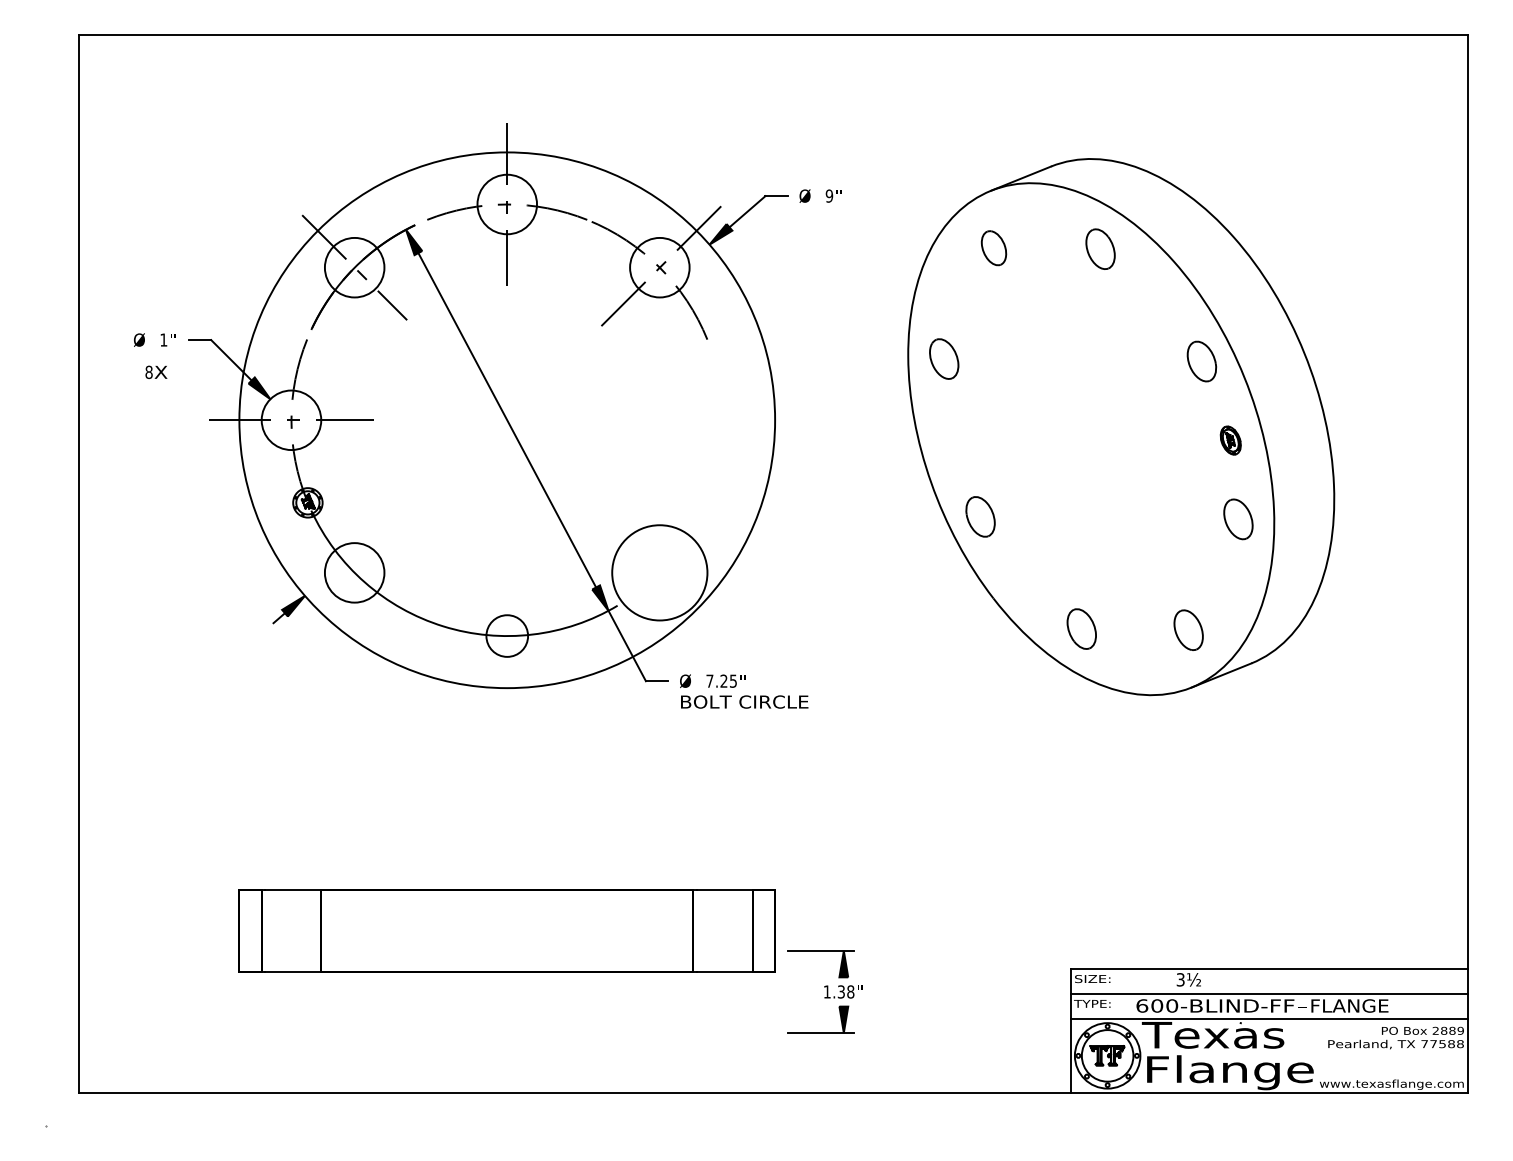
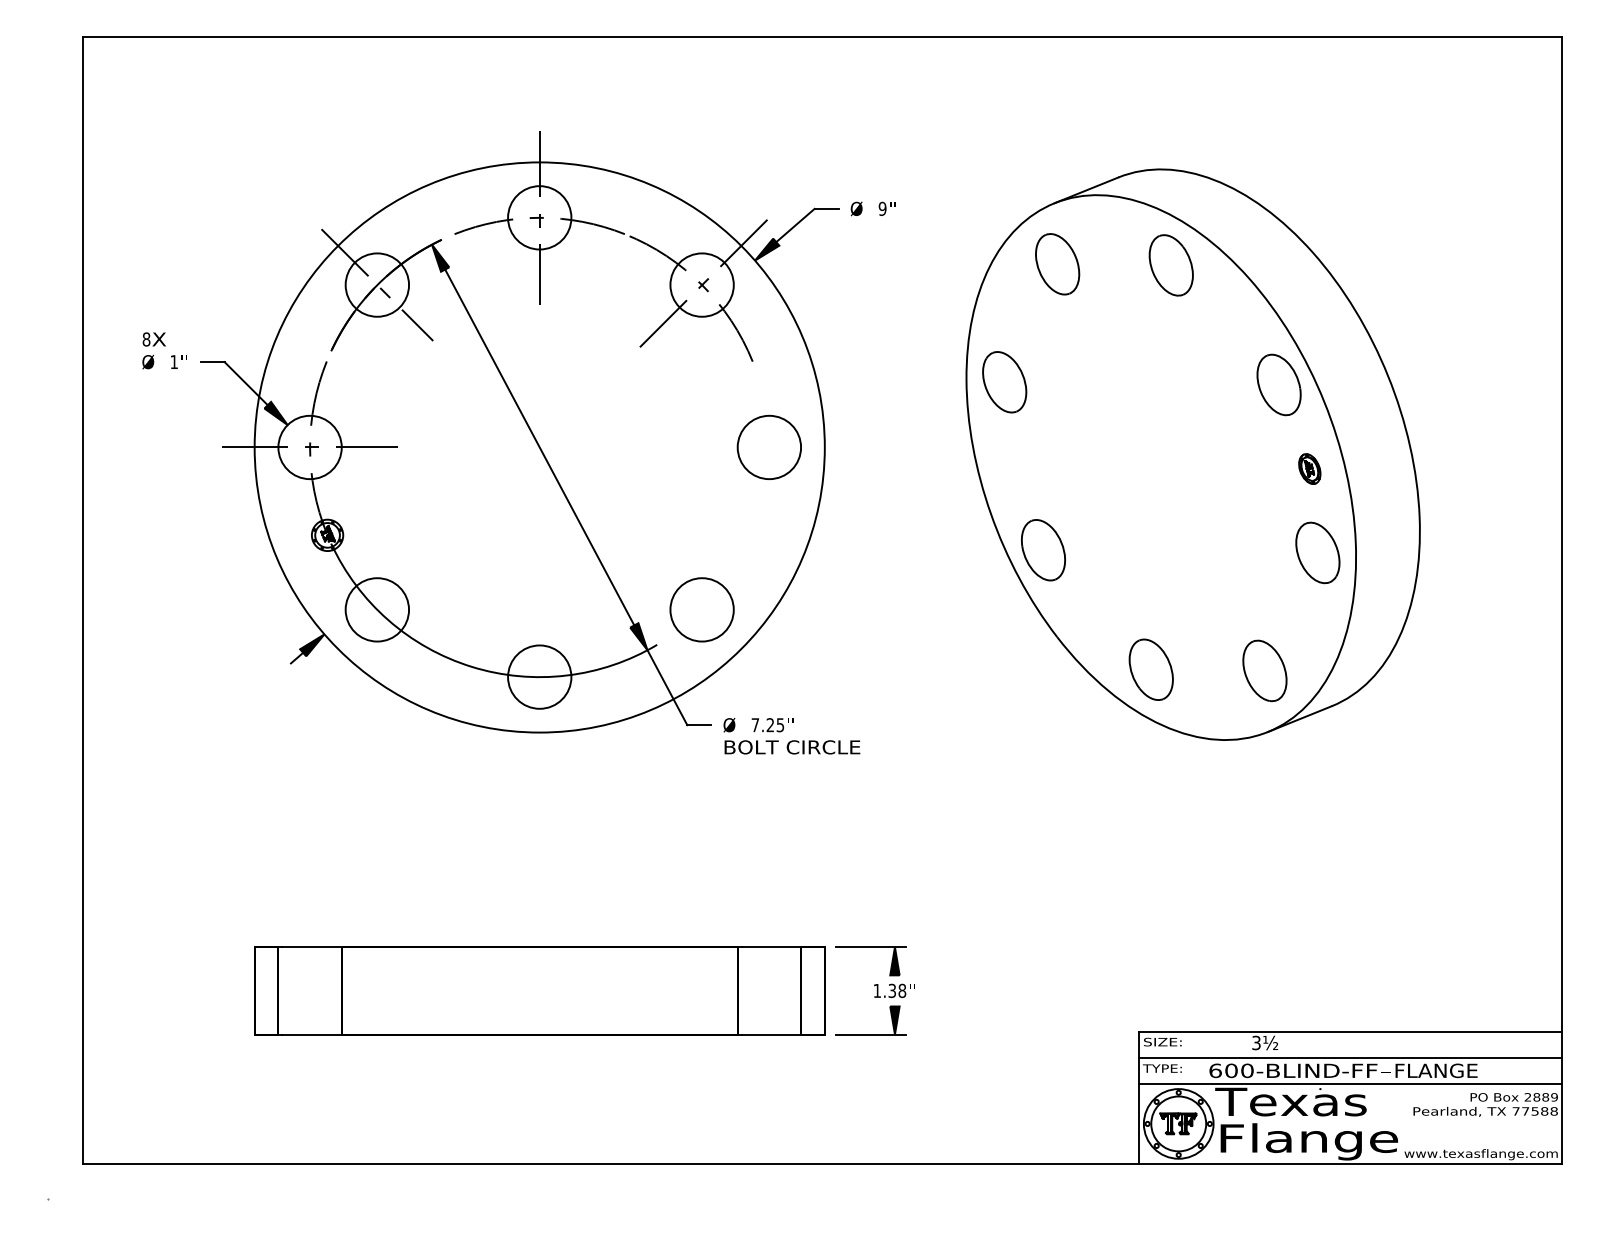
part: (993, 248) -> (1057, 264), size x1.67
part: (1099, 249) -> (1170, 265), size x1.43
part: (943, 359) -> (1004, 382), size x1.43
part: (1201, 361) -> (1278, 384), size x1.43
text: (155, 372) -> (153, 339), moved
circle: (722, 419) -> (768, 446), added
part: (980, 517) -> (1043, 550), size x1.43
part: (1238, 518) -> (1317, 552), size x1.43
circle: (659, 572) -> (701, 609), size x0.62
part: (1081, 628) -> (1150, 669), size x1.43
part: (1188, 629) -> (1264, 670), size x1.43
circle: (507, 635) -> (539, 676), size x1.43
part: (824, 991) -> (874, 990), moved

